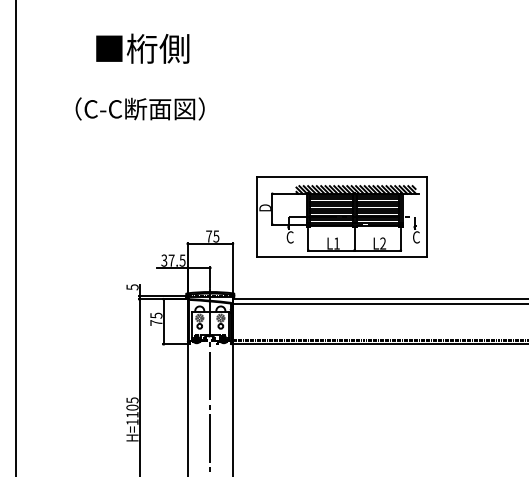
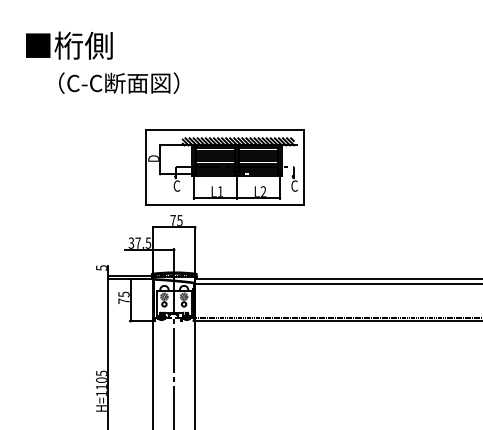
text: (142, 48) -> (69, 45), moved
text: (139, 108) -> (118, 82), moved
part: (341, 216) -> (224, 166), moved

